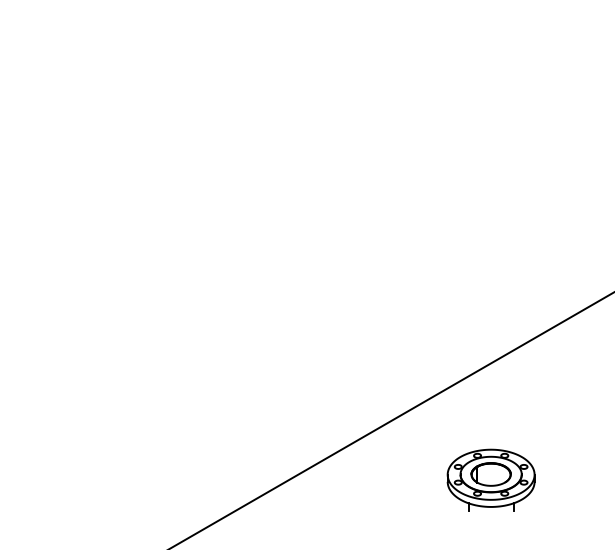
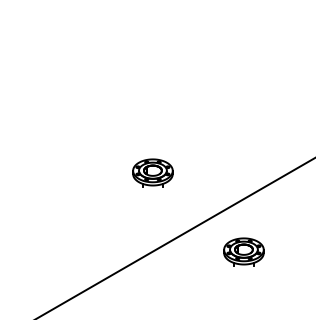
part: (290, 305) -> (152, 172), added

